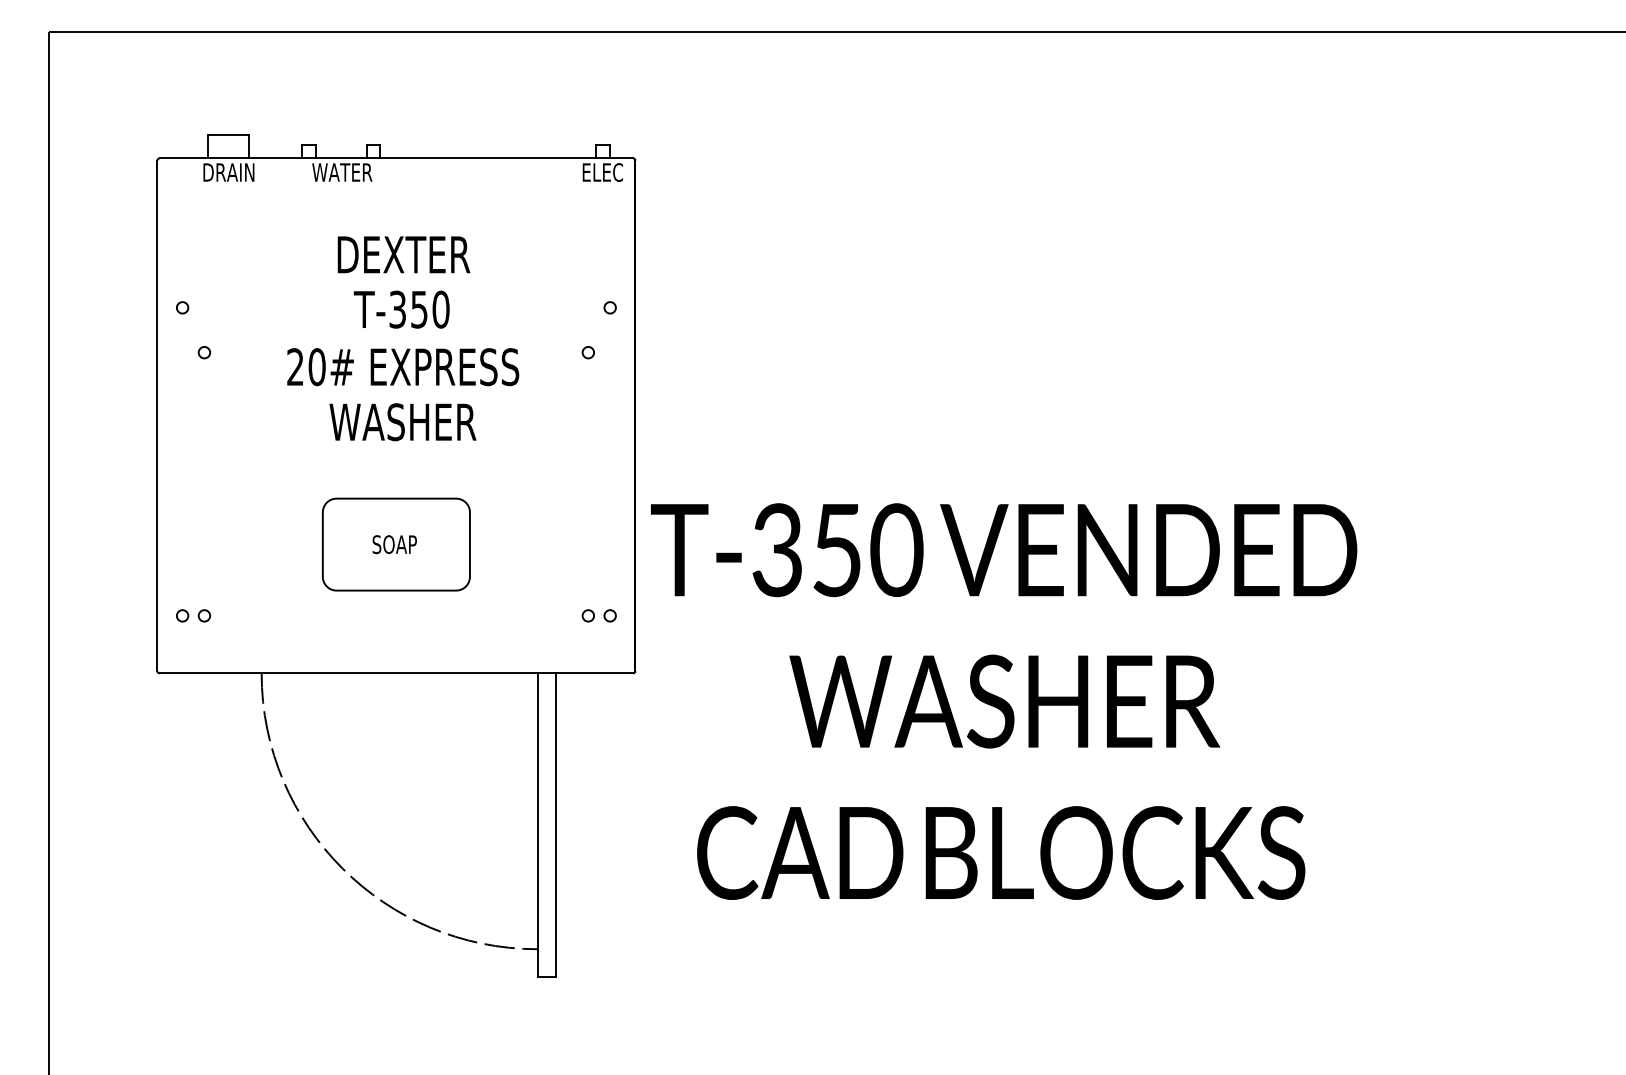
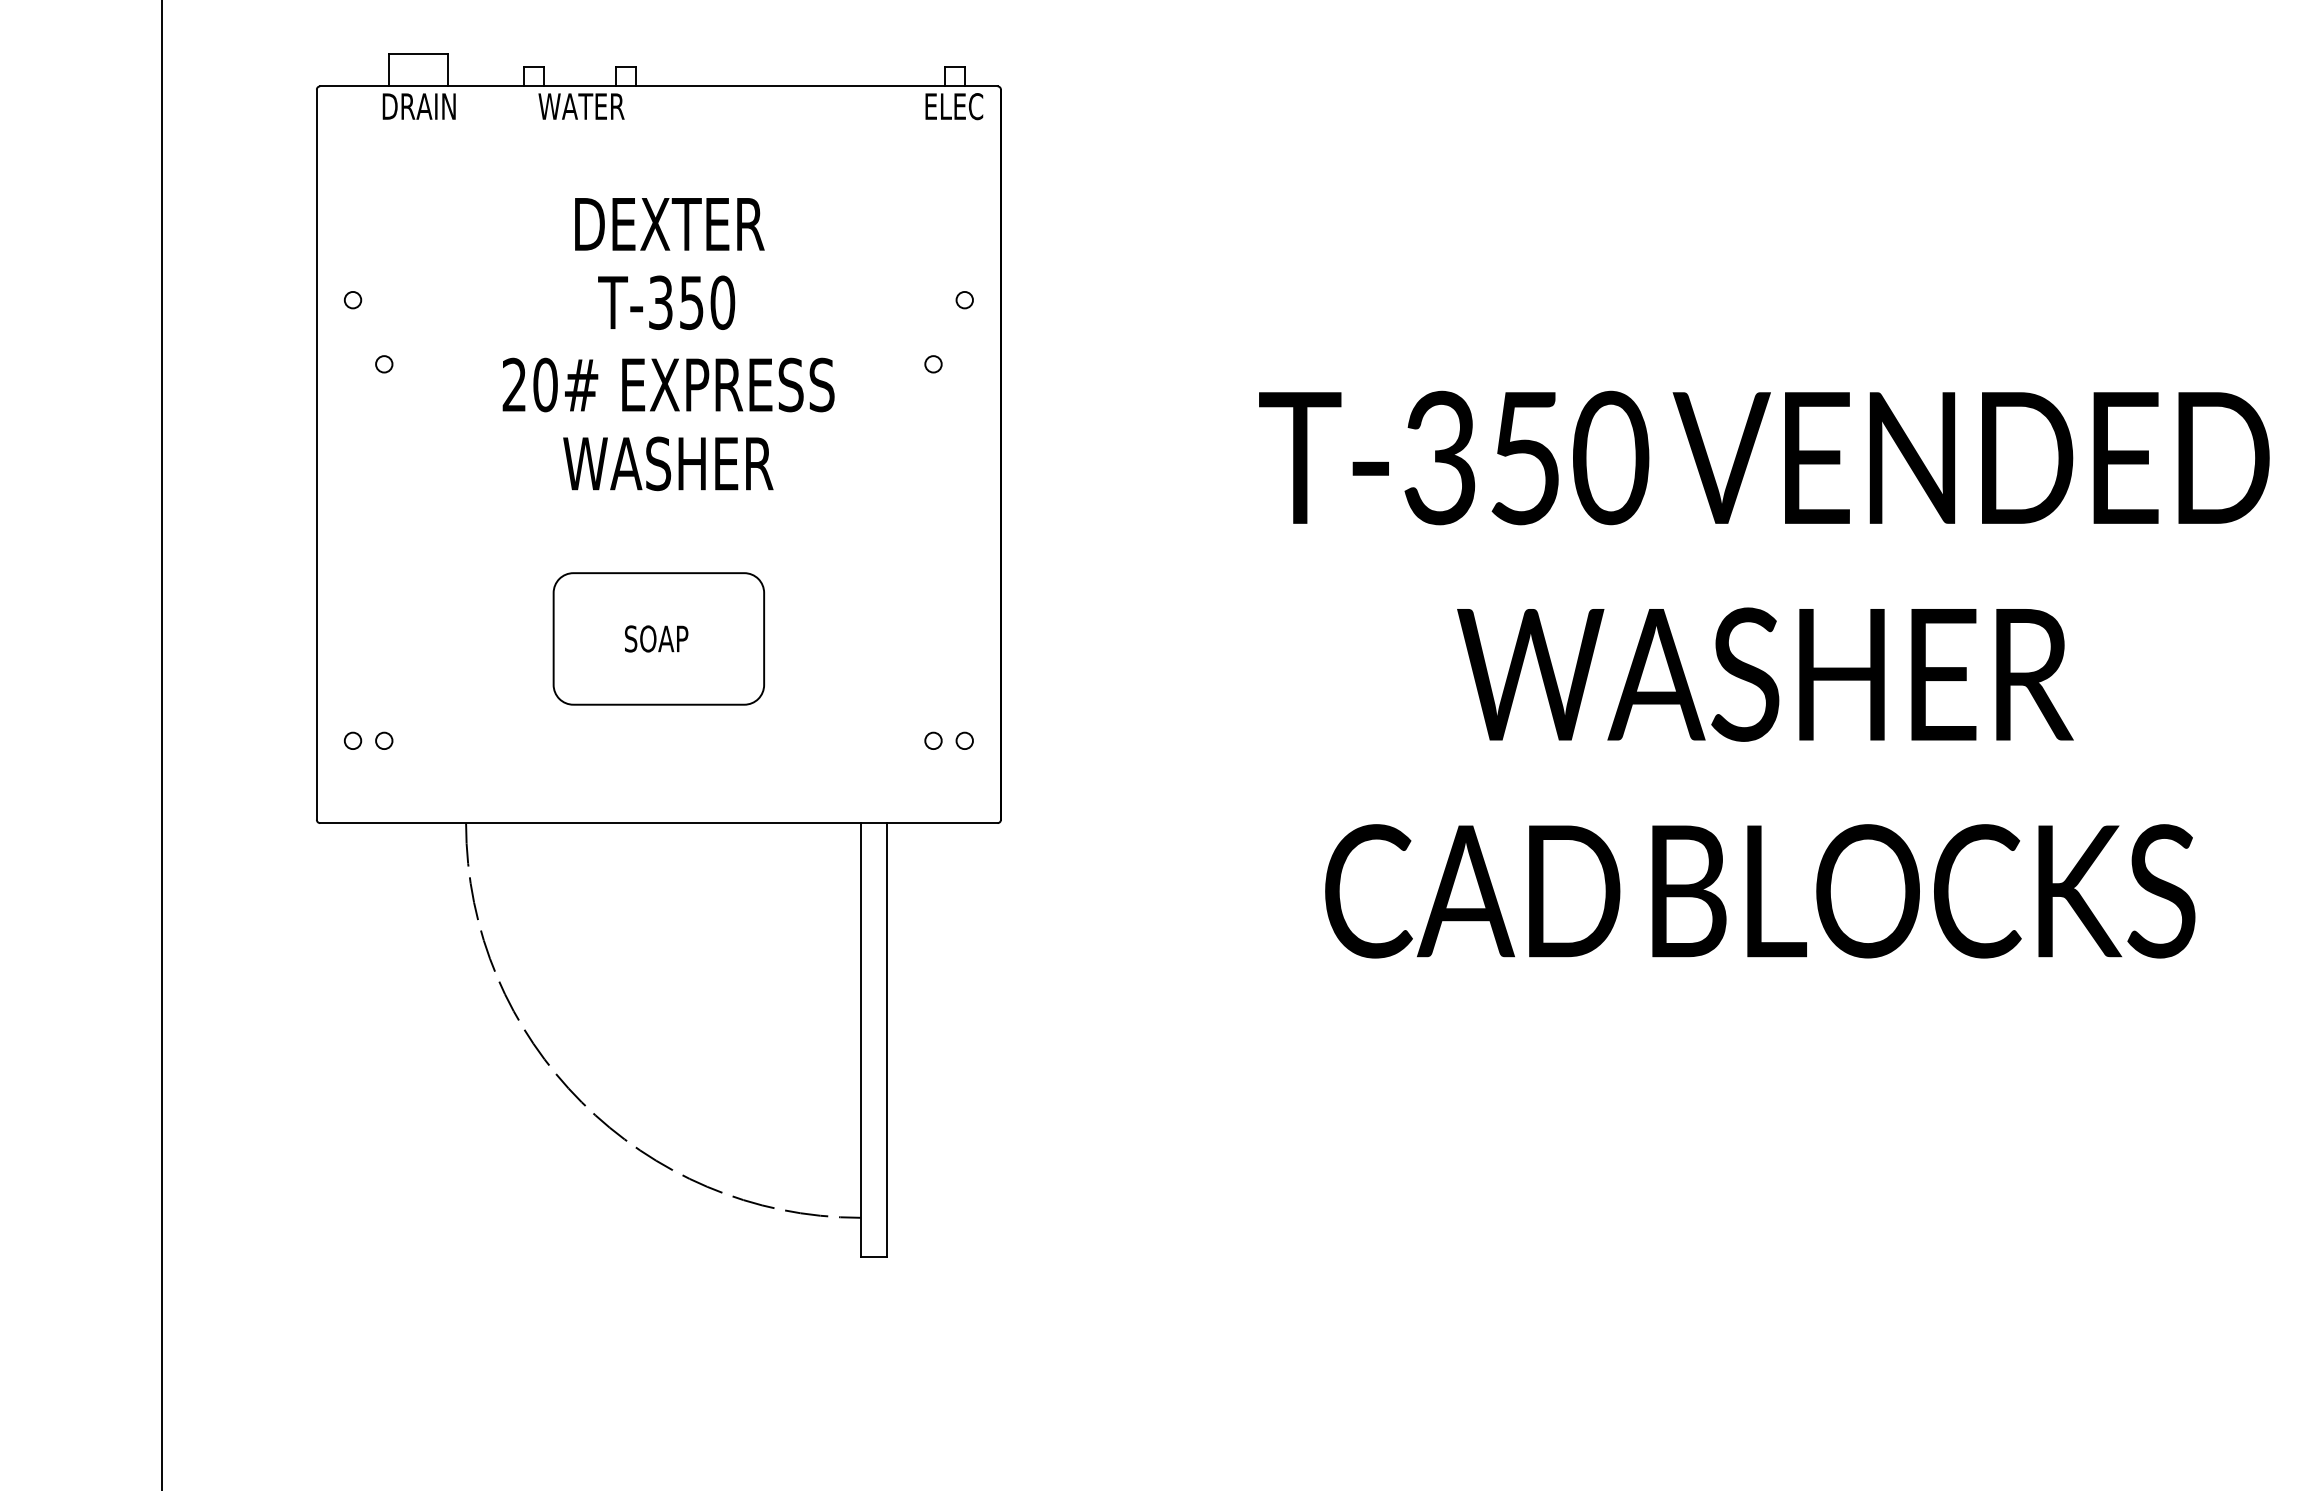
text: (1004, 701) -> (1764, 674), moved

